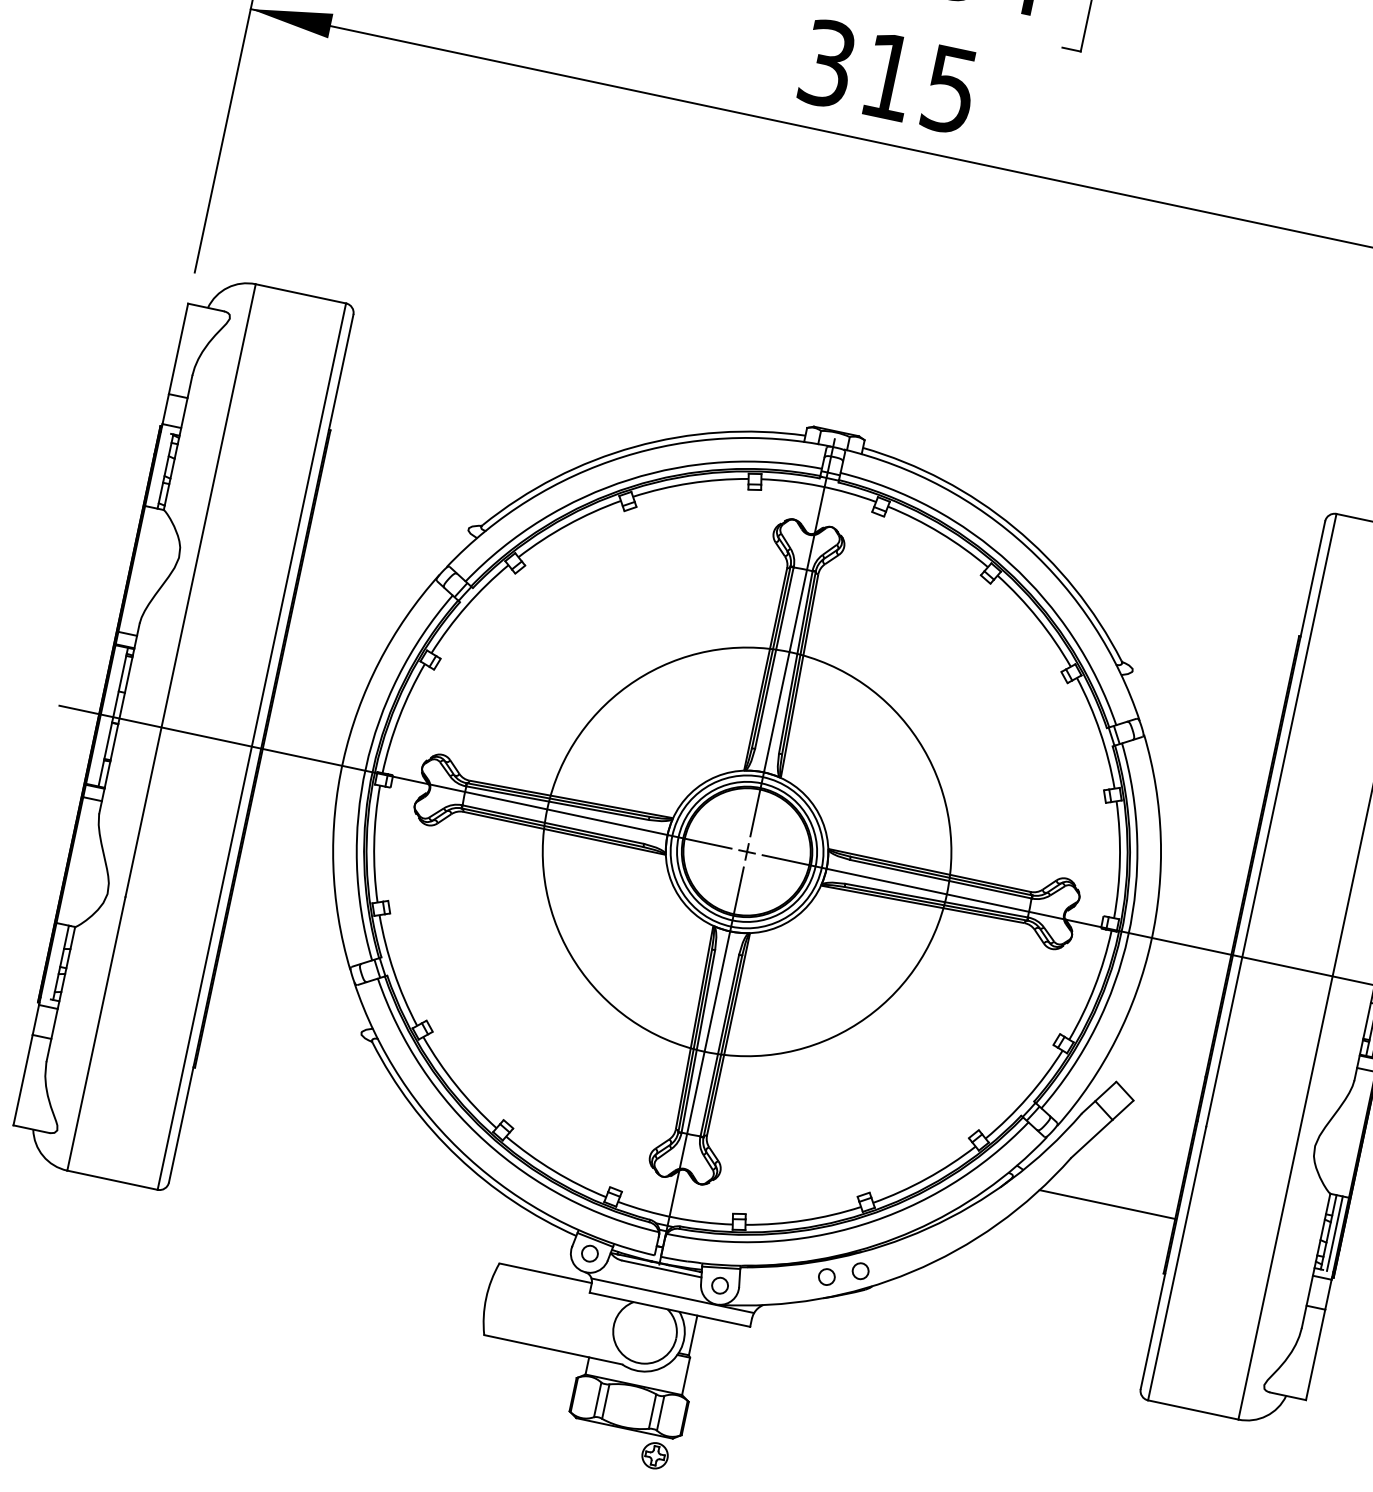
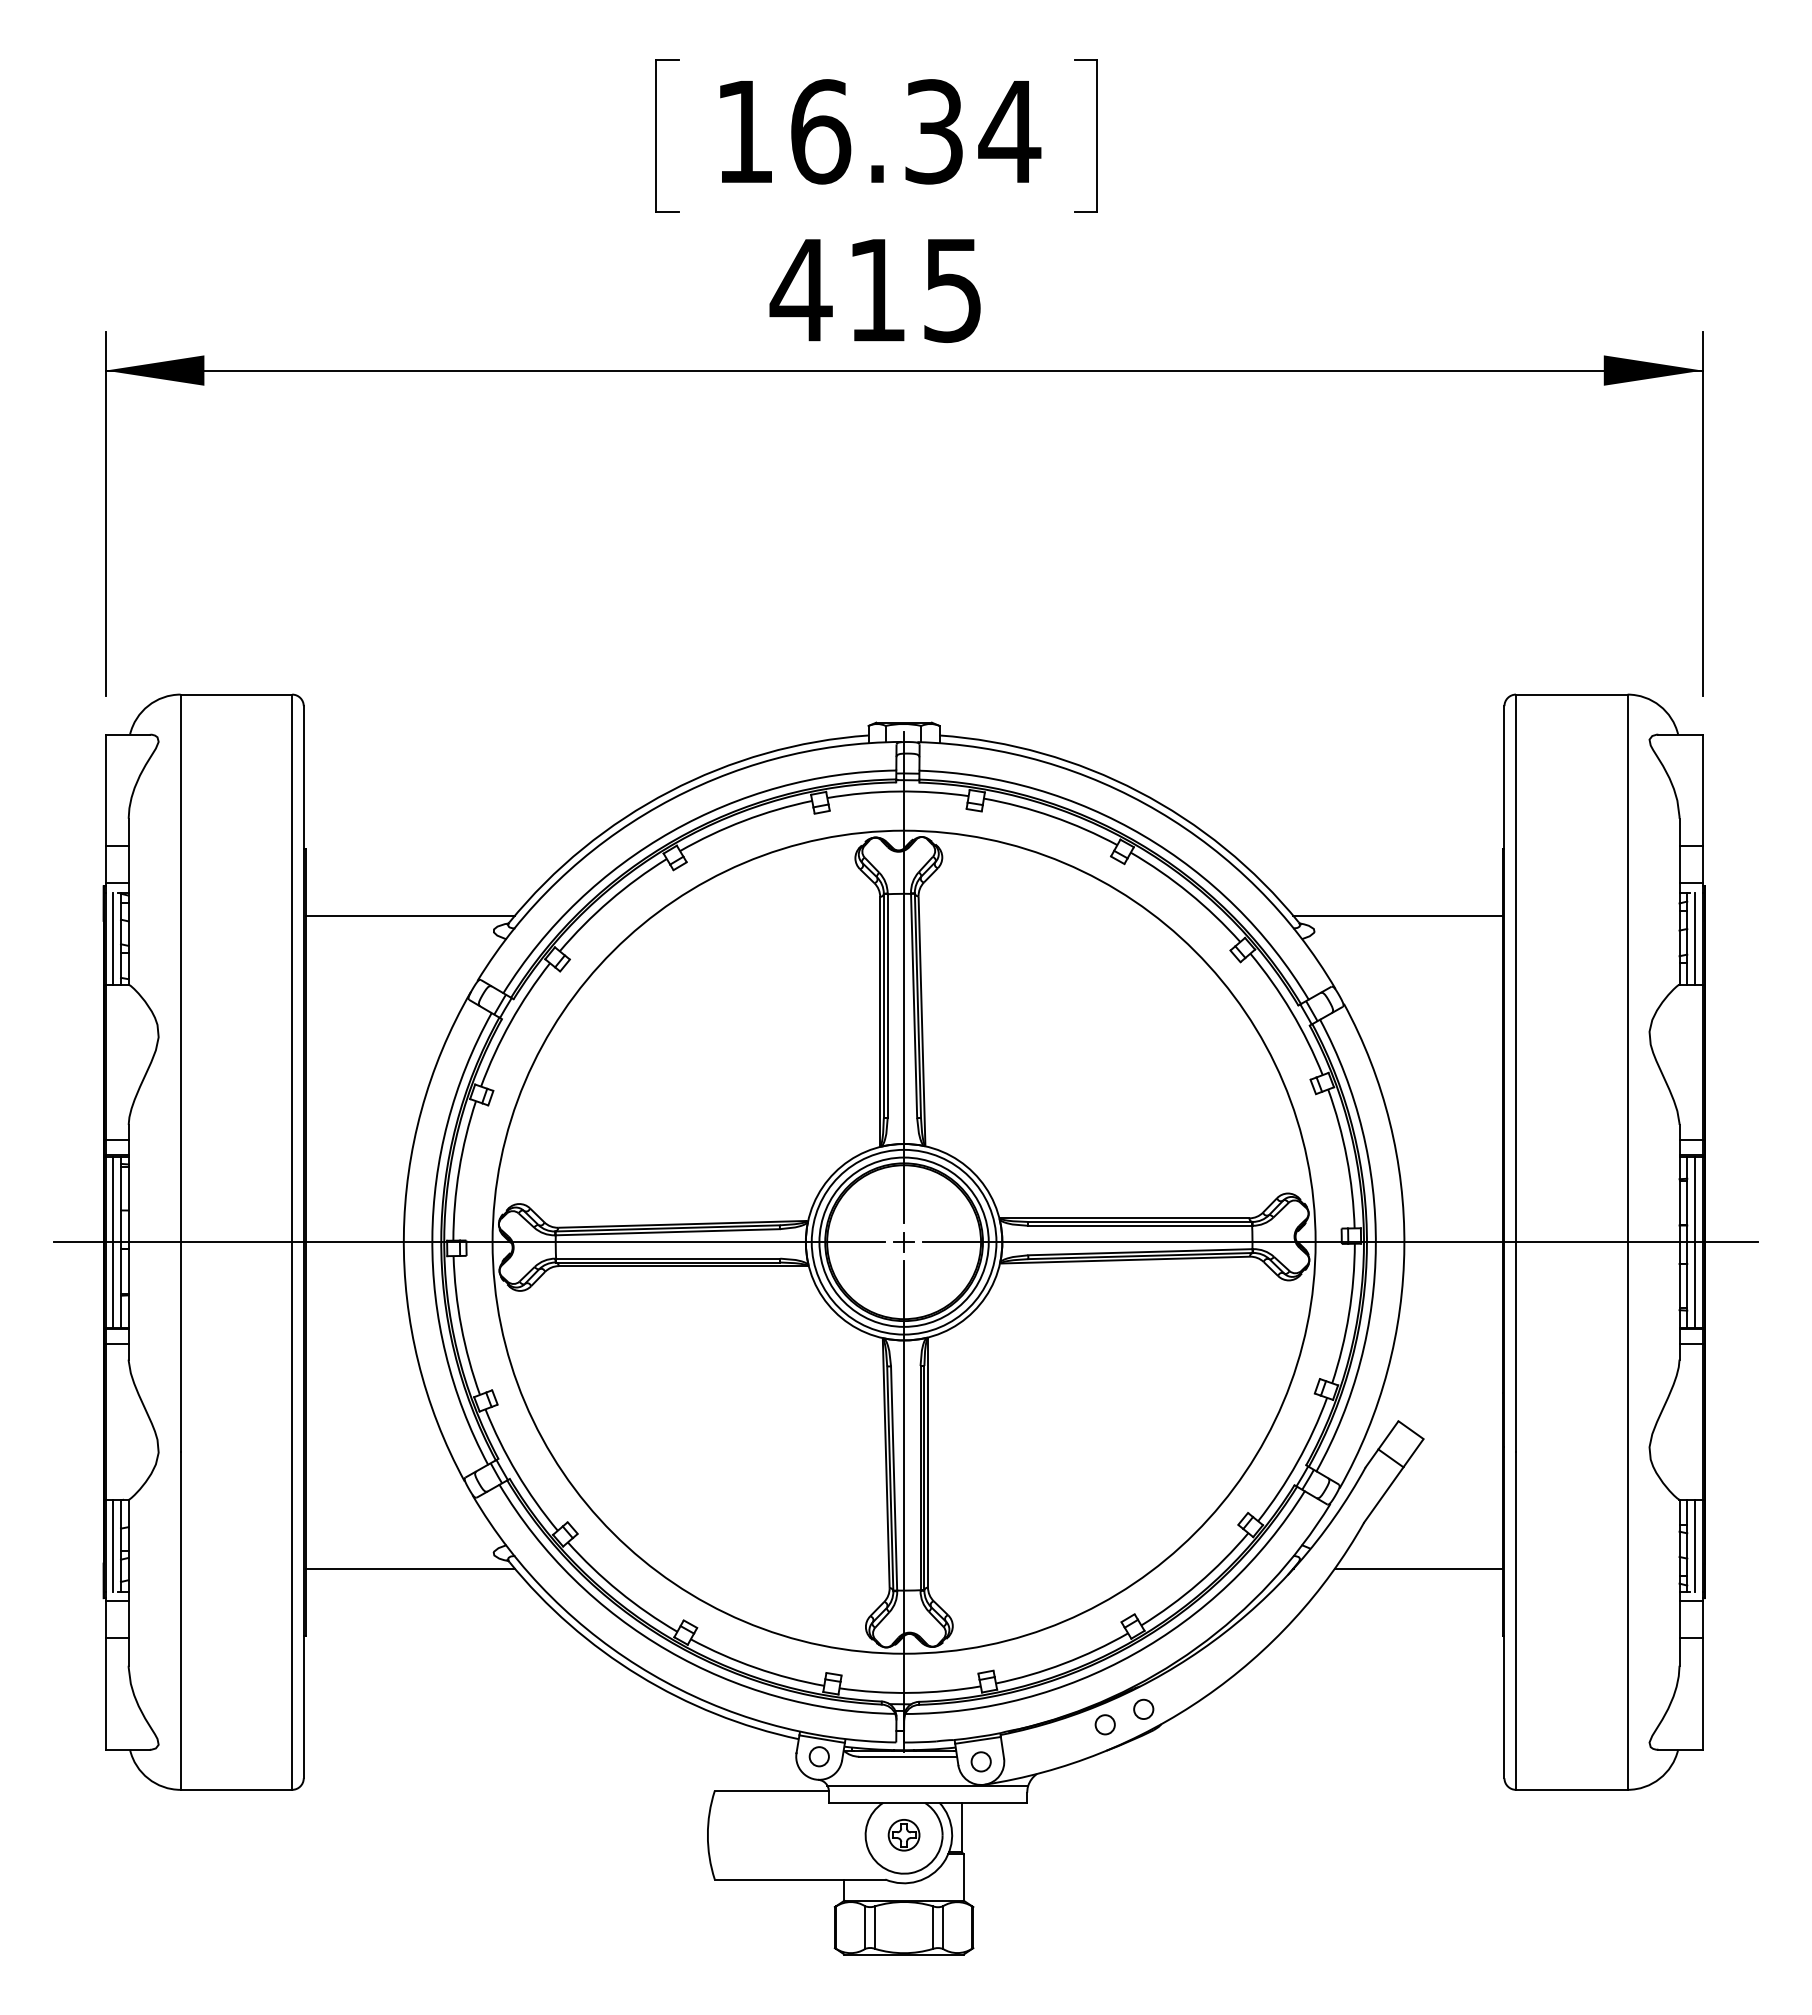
text: (826, 63) -> (800, 290), 315 -> 415
line: (159, 470) -> (113, 938), added
line: (402, 502) -> (409, 915), added
line: (1202, 672) -> (1397, 915), added
line: (107, 715) -> (113, 1241), added
circle: (746, 851) -> (903, 1241), size x1.67
line: (55, 961) -> (113, 1545), added
line: (290, 1030) -> (409, 1568), added
part: (654, 1455) -> (903, 1835), moved

